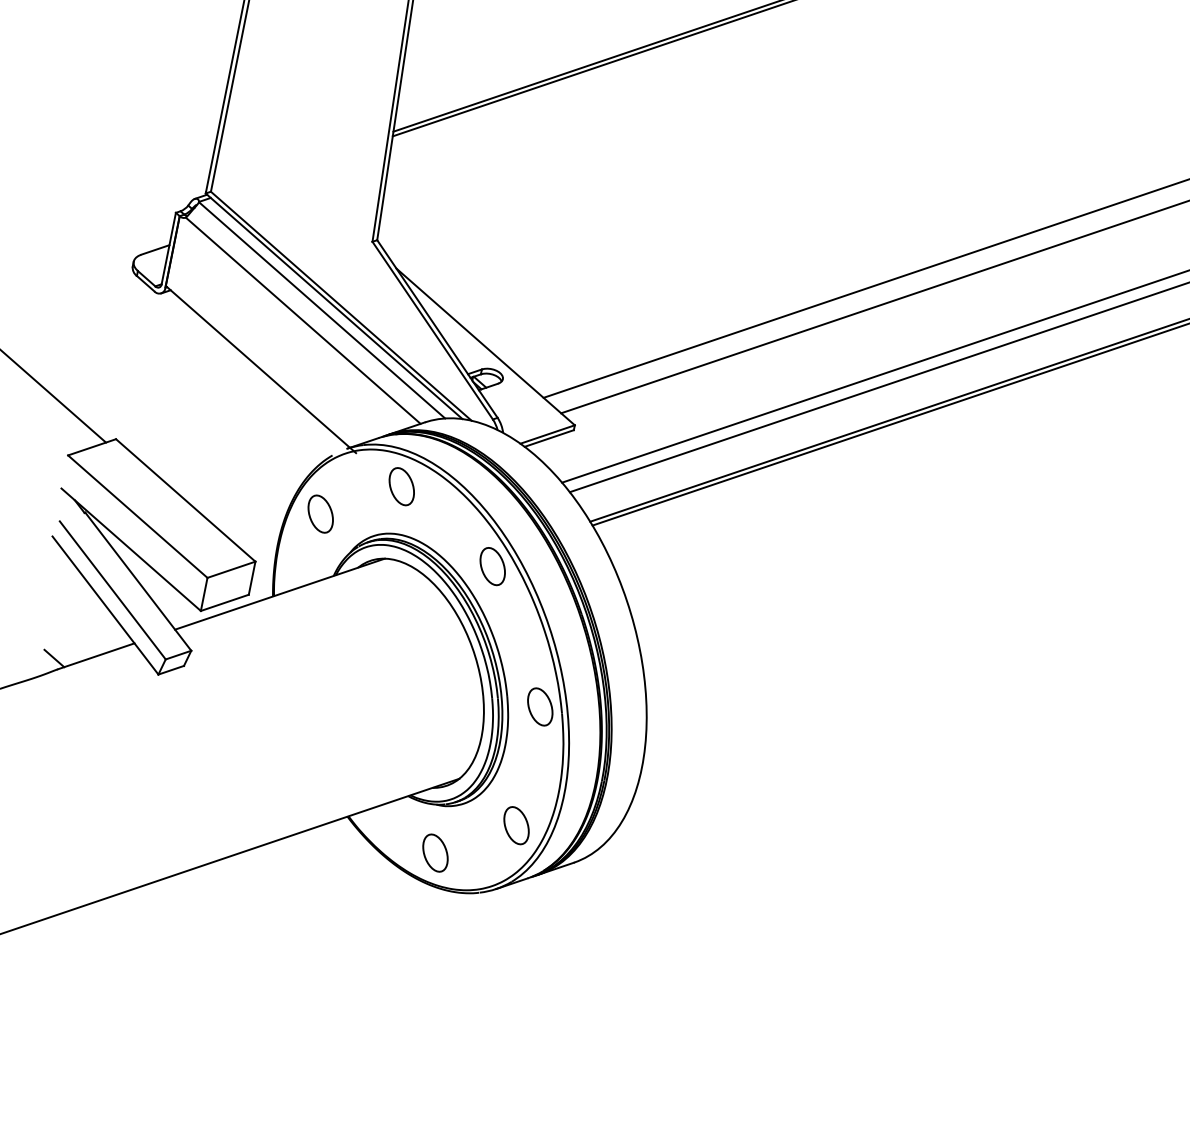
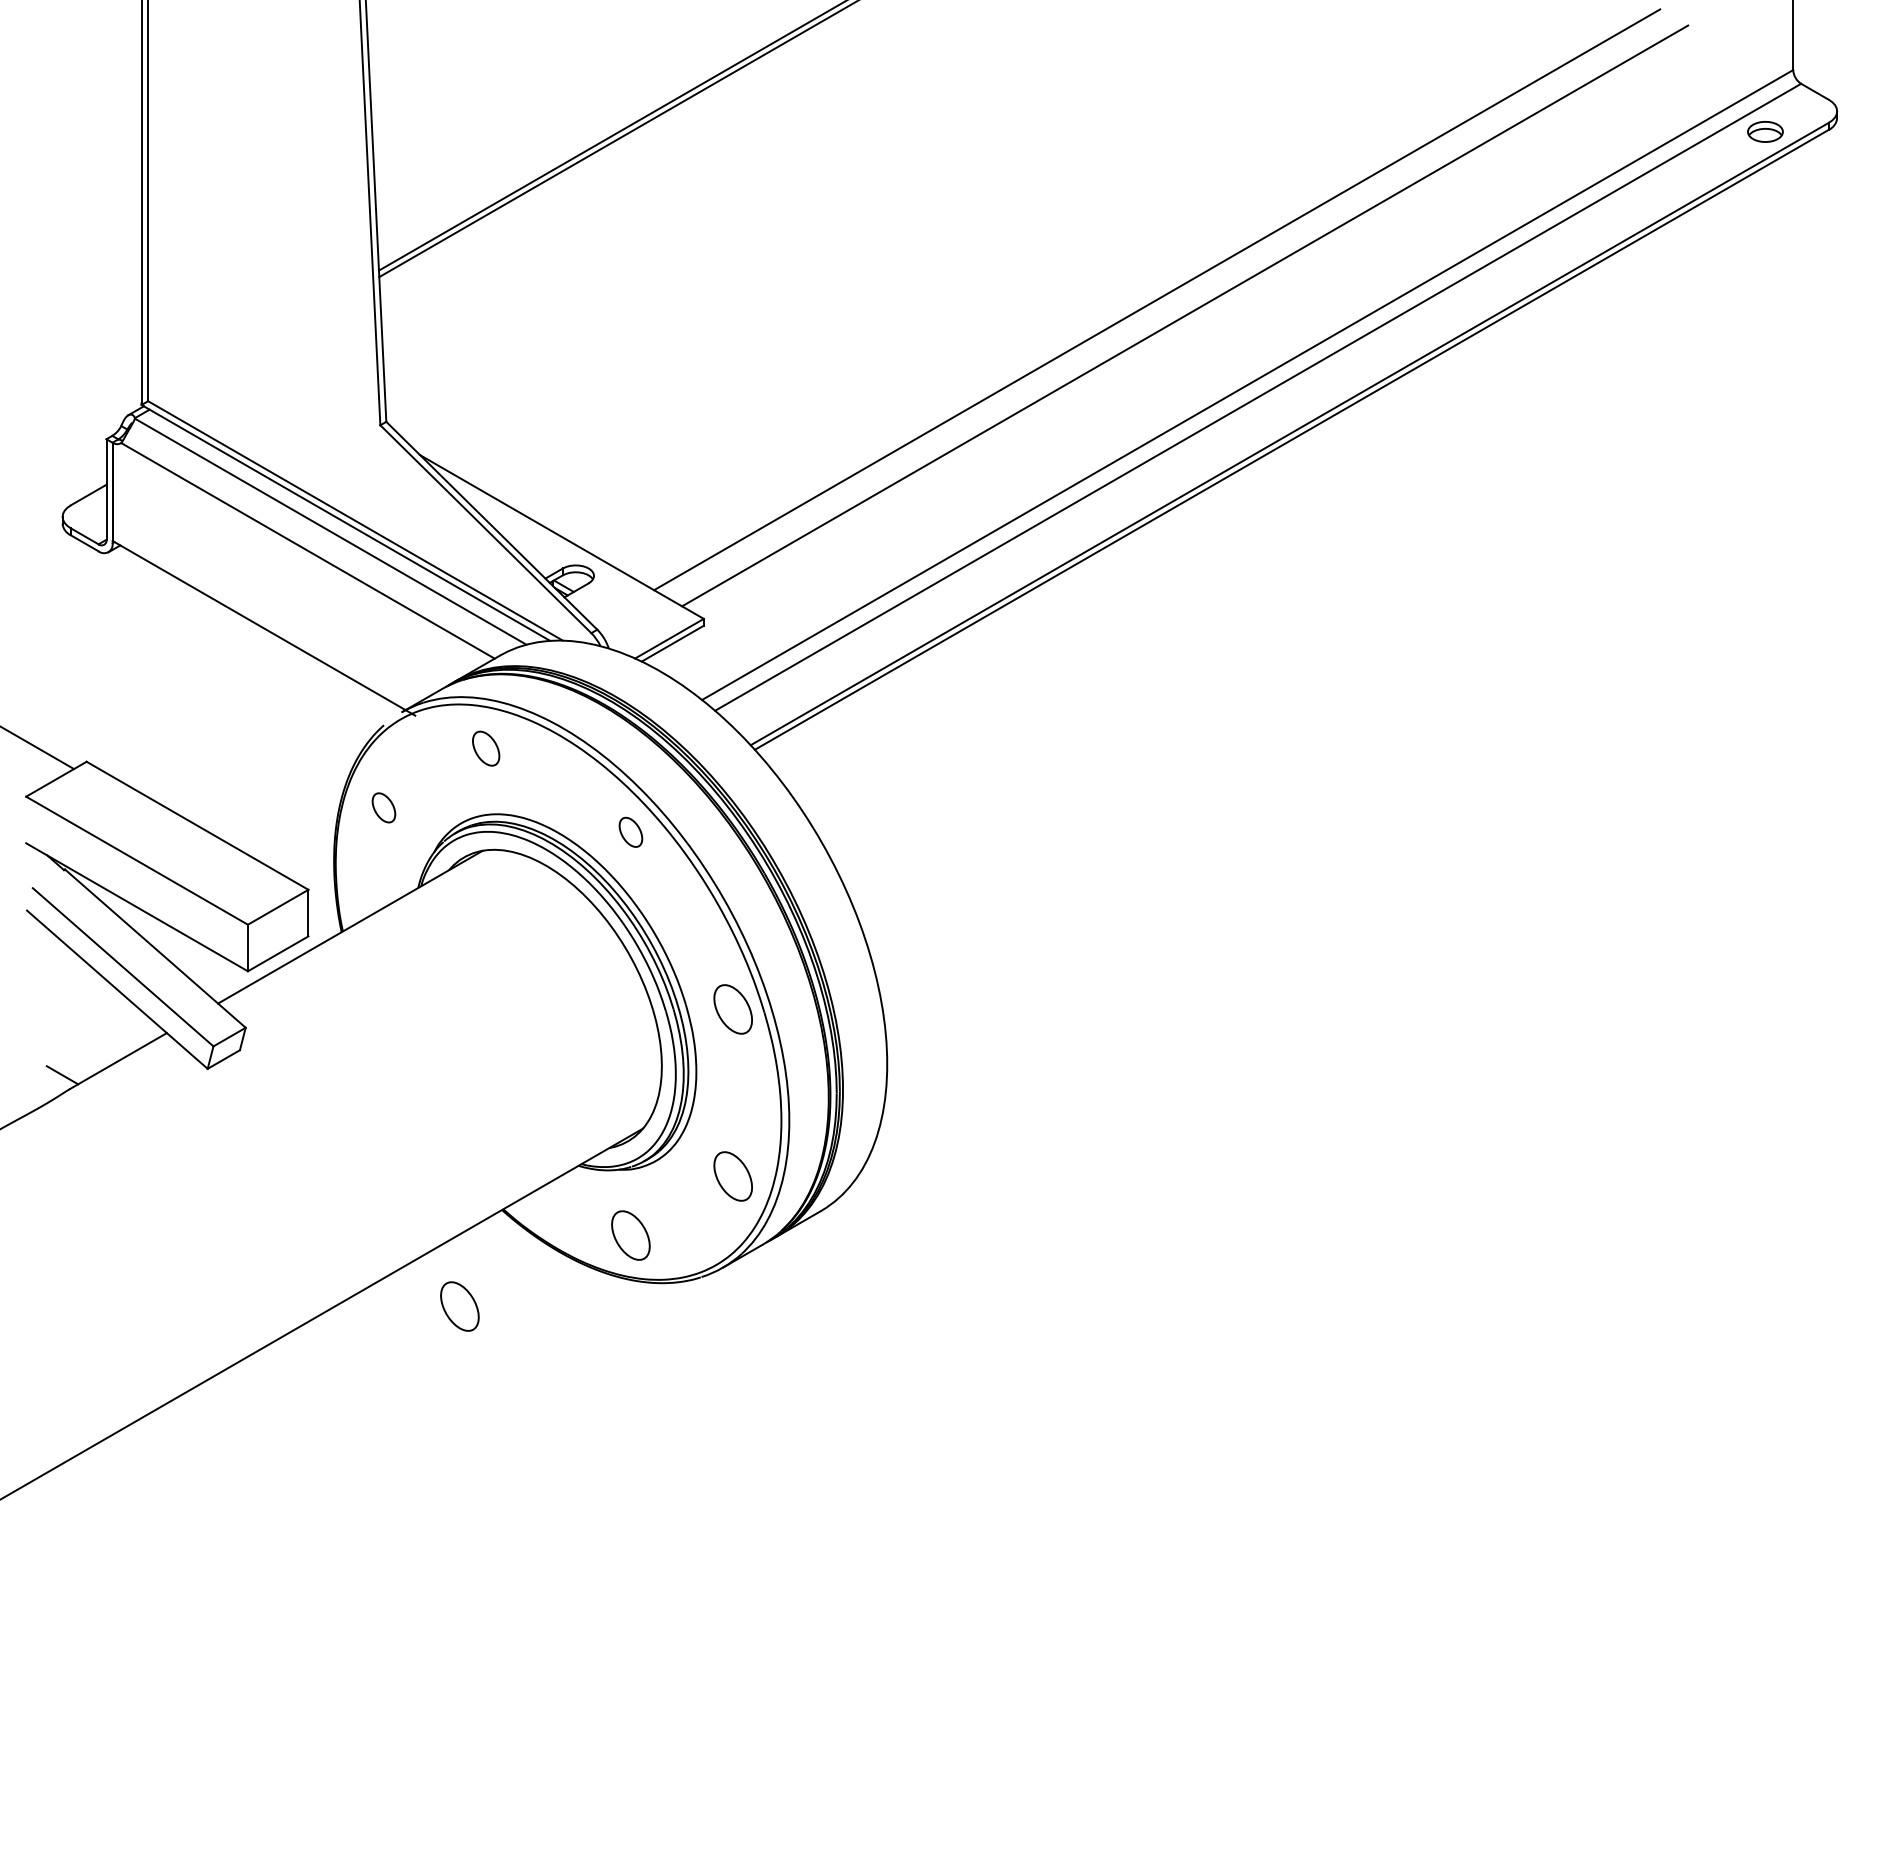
part: (401, 486) -> (485, 748), size x0.7
part: (320, 513) -> (383, 807), size x0.6
part: (492, 566) -> (630, 832), size x0.6
part: (303, 879) -> (459, 1306), added

